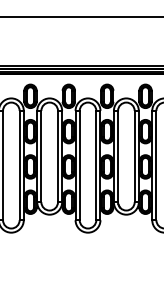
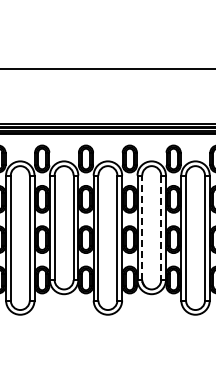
line: (118, 156) -> (142, 227), solid -> dashed
line: (134, 157) -> (161, 228), solid -> dashed

